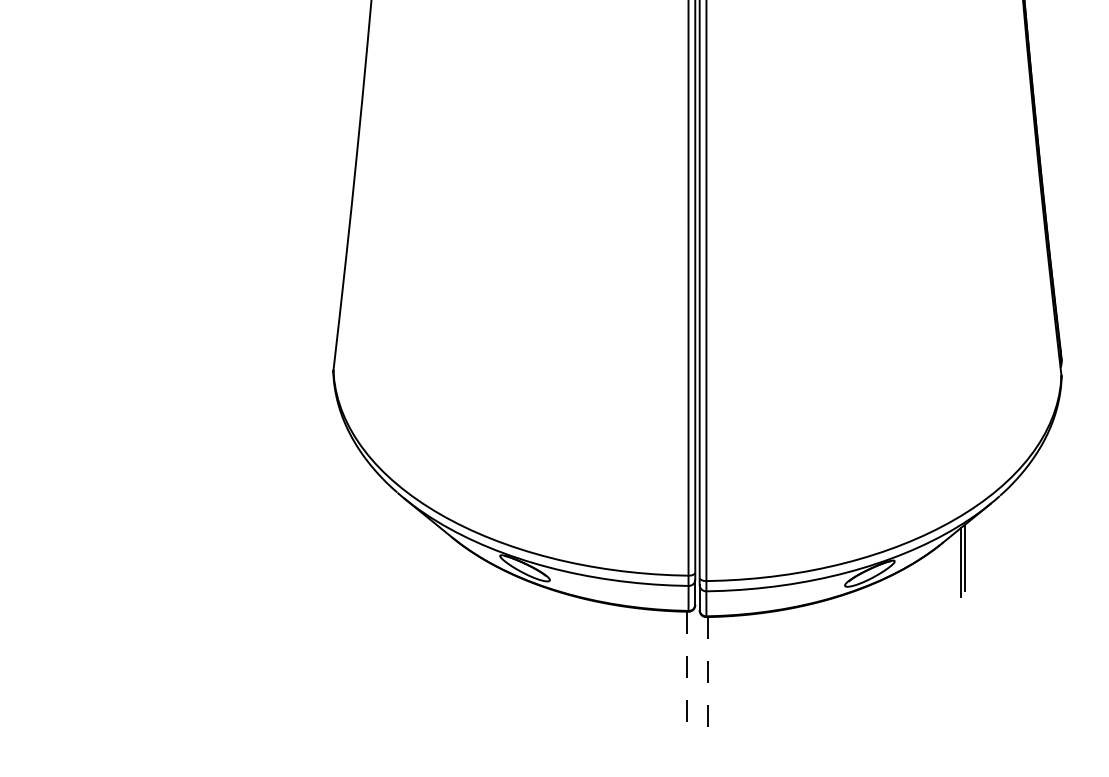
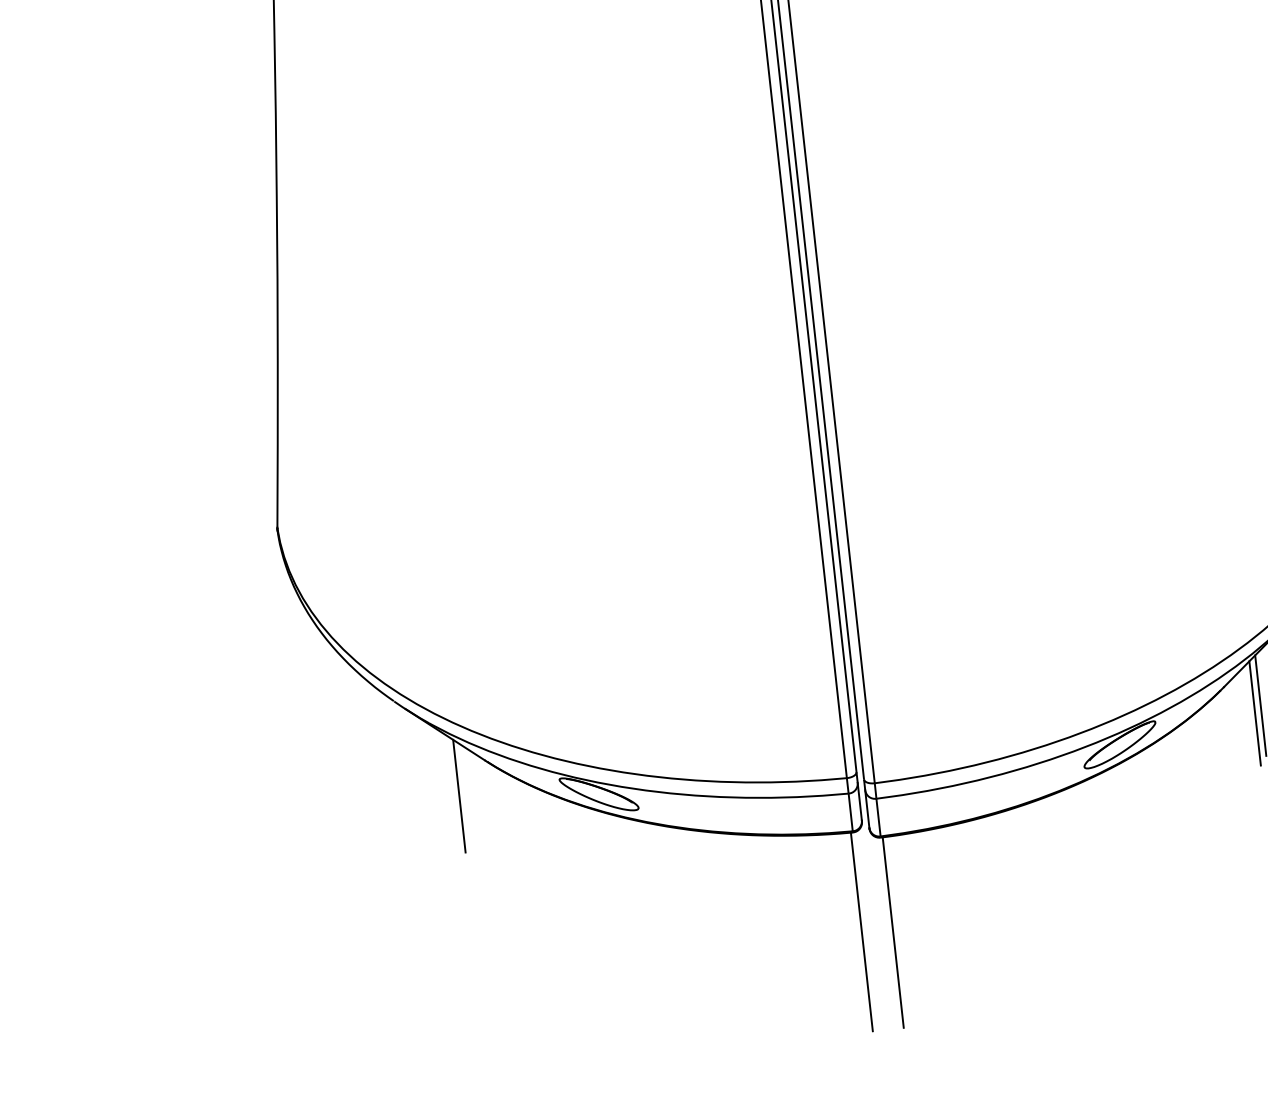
line: (433, 559) -> (459, 796), added
line: (687, 677) -> (862, 931), dashed -> solid
line: (707, 680) -> (892, 933), dashed -> solid

